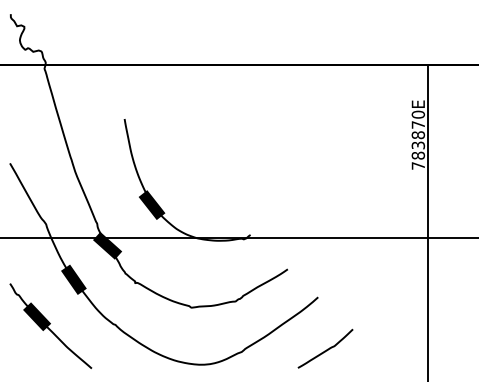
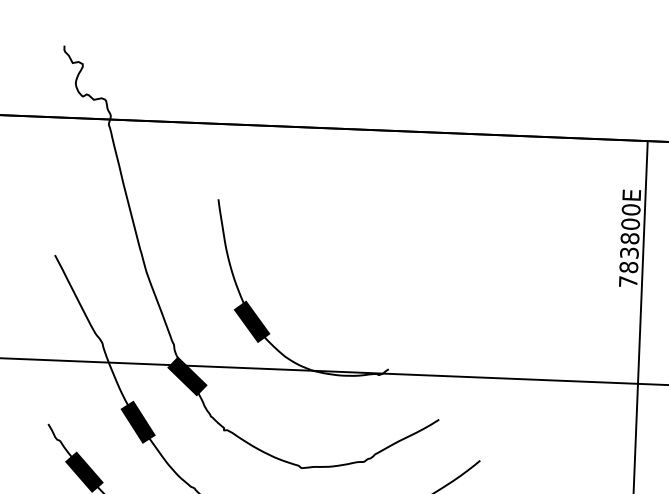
text: (417, 124) -> (629, 223), 783870E -> 783800E

